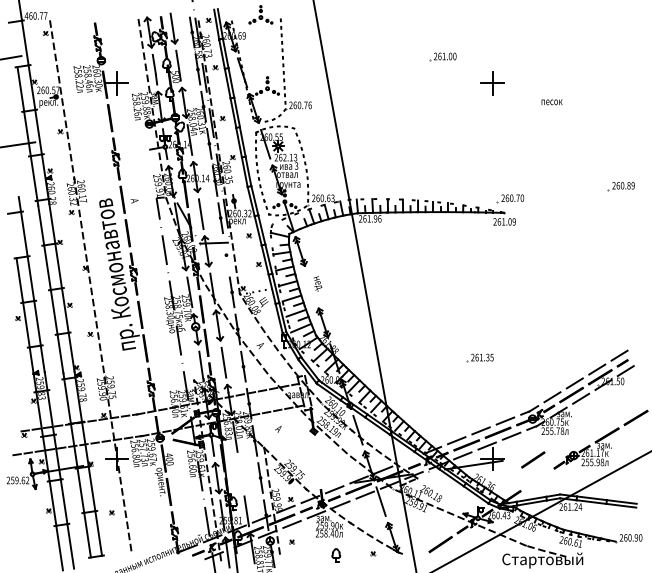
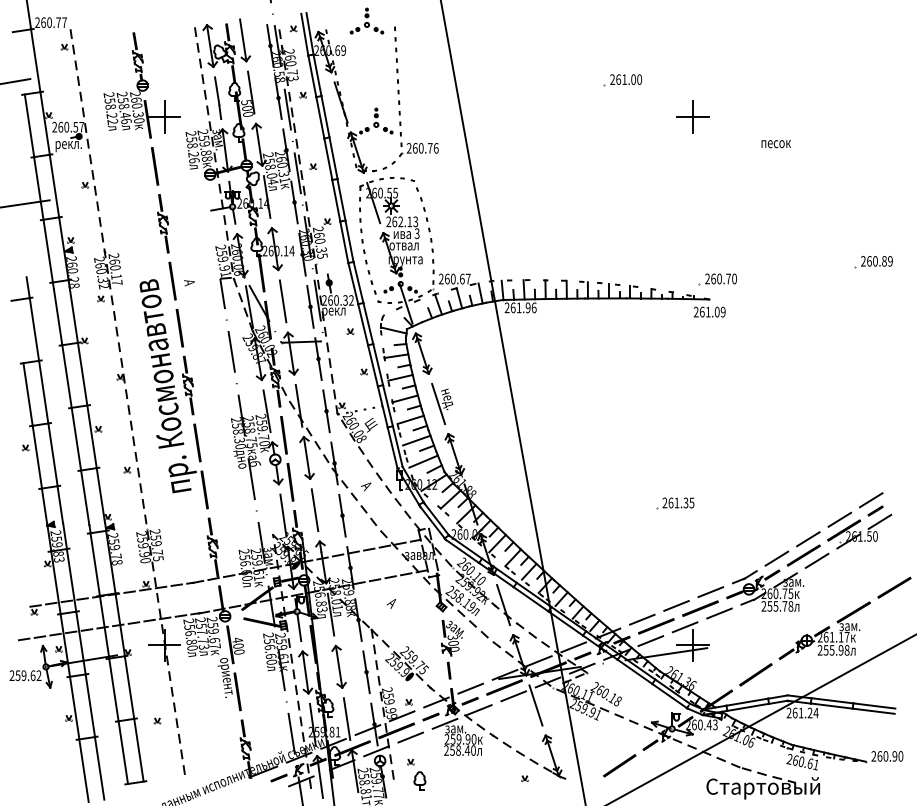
text: (26, 15) -> (37, 22), 460.77 -> 260.77
text: (332, 197) -> (467, 278), 260.63 -> 260.67
line: (226, 254) -> (318, 358), added
line: (311, 286) -> (438, 403), added
line: (532, 459) -> (755, 674), moved
line: (407, 460) -> (573, 647), added
part: (321, 461) -> (452, 649), added
part: (240, 473) -> (338, 666), added
part: (335, 555) -> (419, 780), moved

